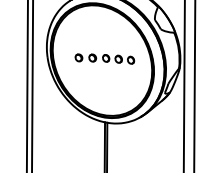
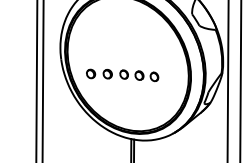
part: (104, 58) -> (122, 74), moved

